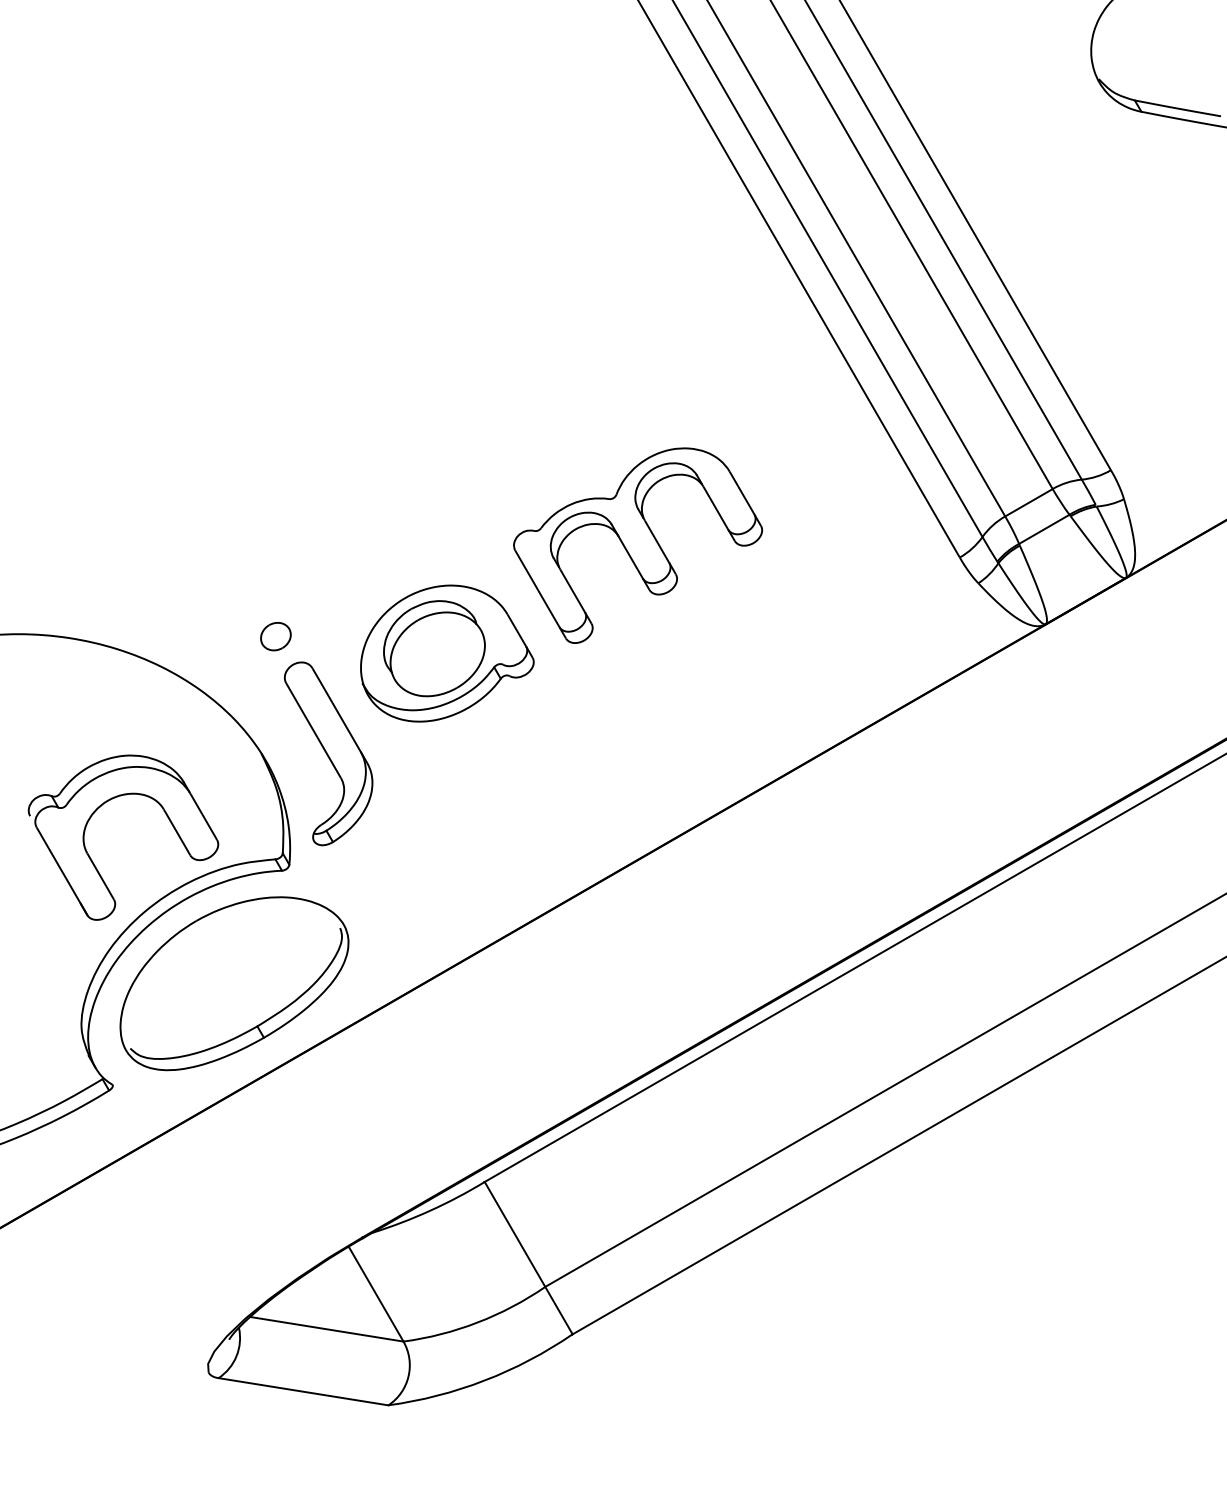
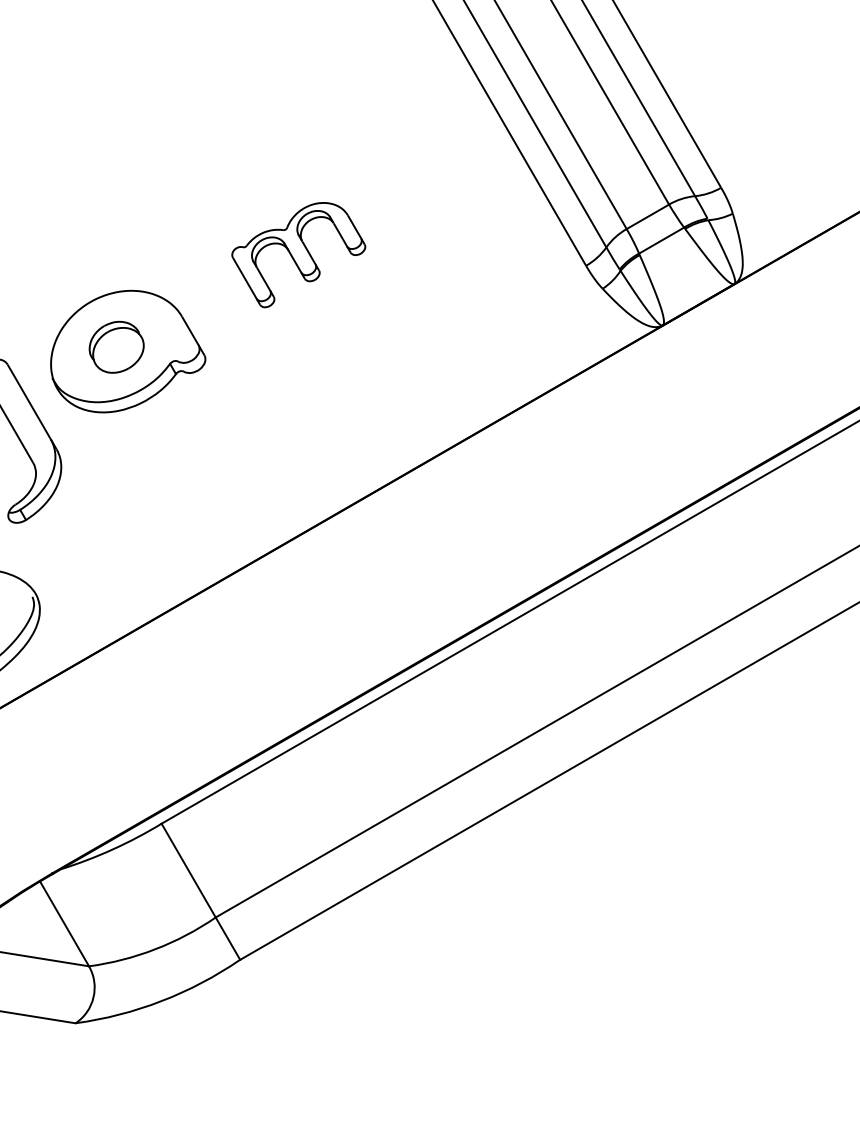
part: (638, 545) -> (299, 255), size x0.6
part: (434, 648) -> (116, 347), size x0.6

